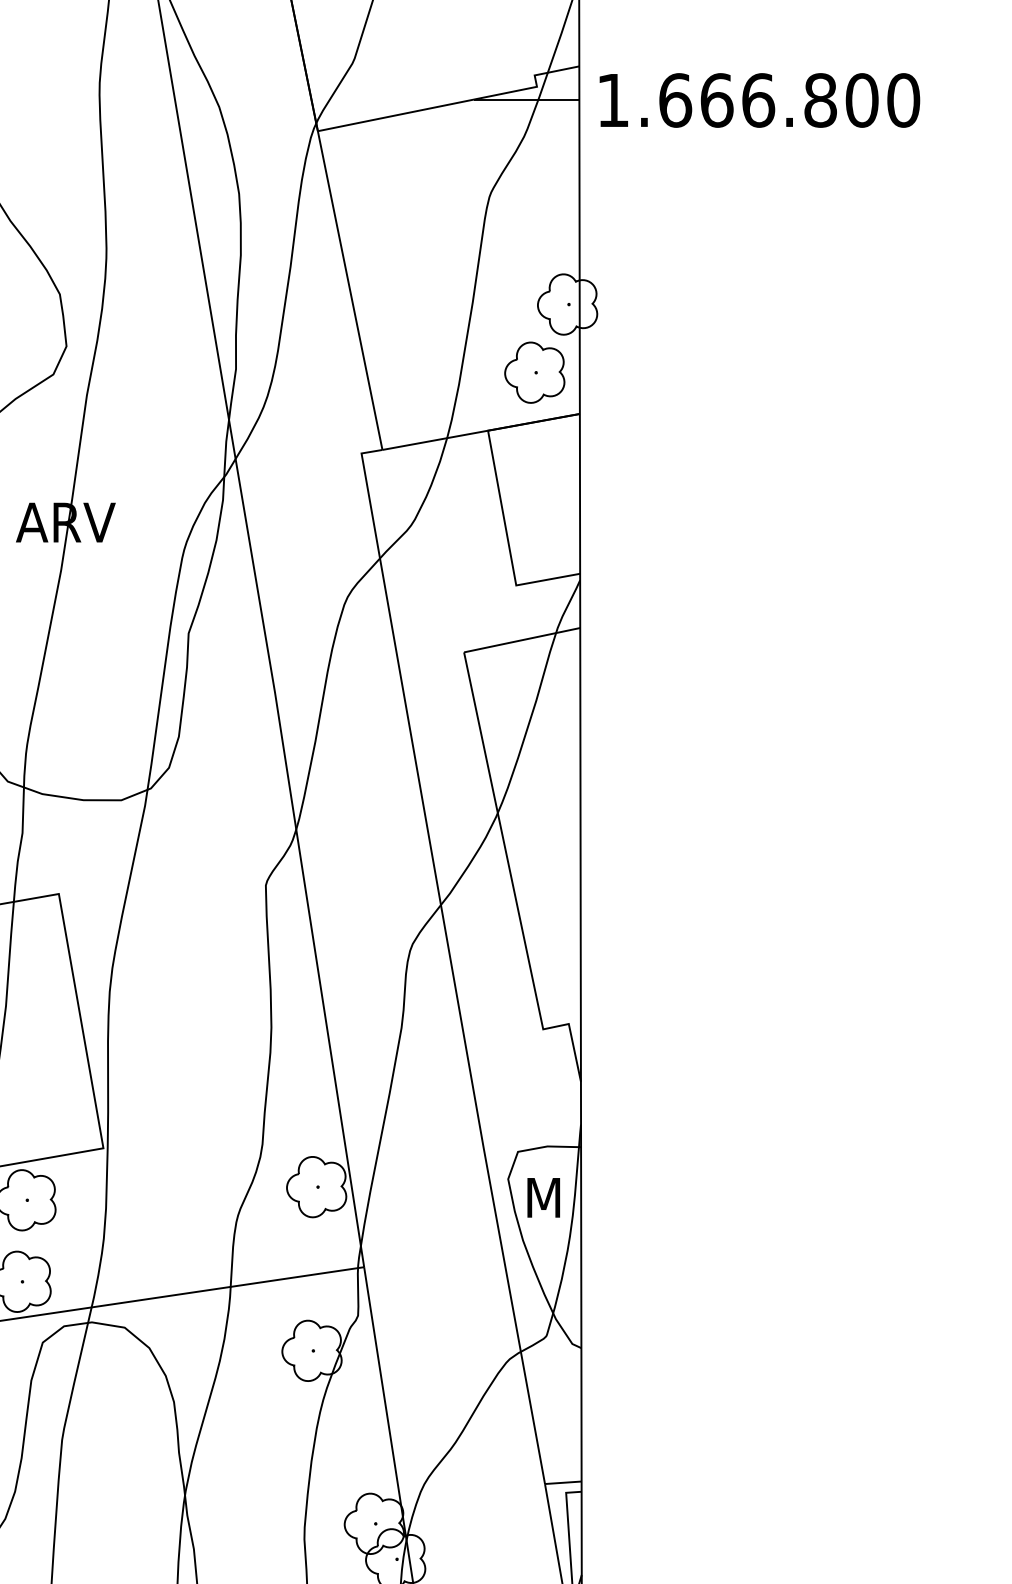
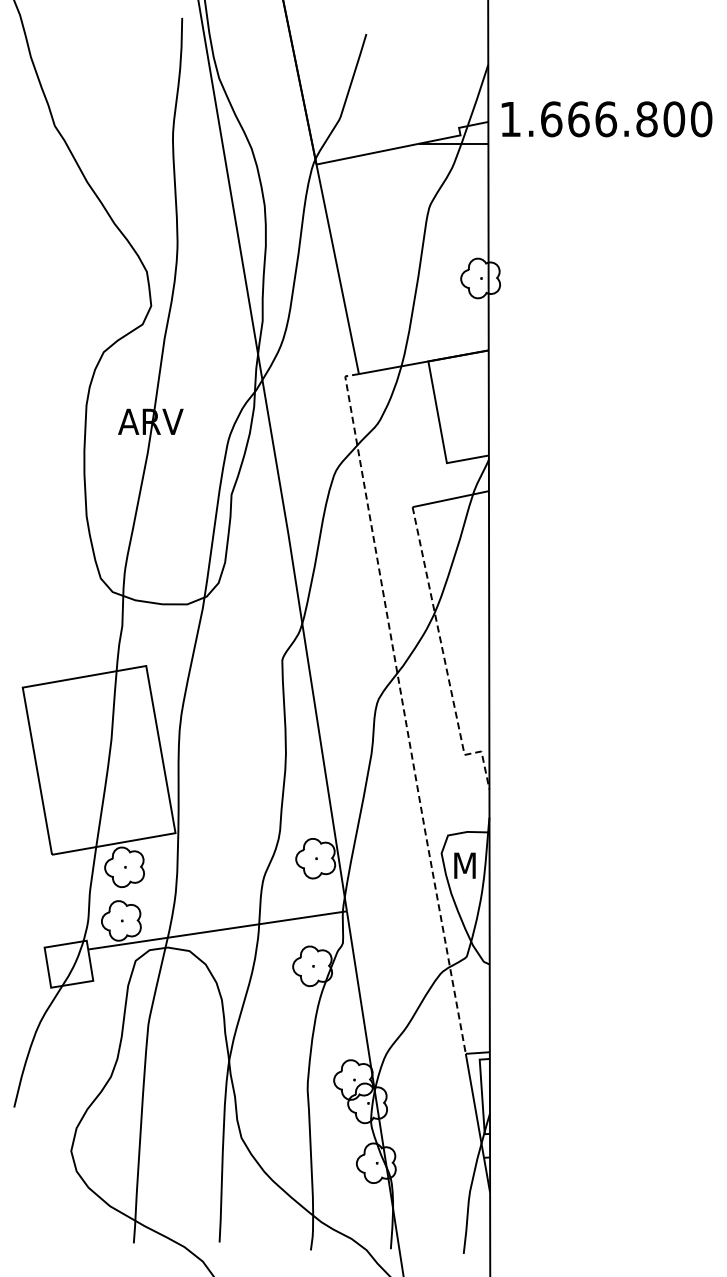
text: (759, 100) -> (606, 119), moved
part: (533, 371) -> (458, 322), removed
line: (512, 885) -> (444, 660), solid -> dashed
line: (450, 960) -> (403, 709), solid -> dashed

